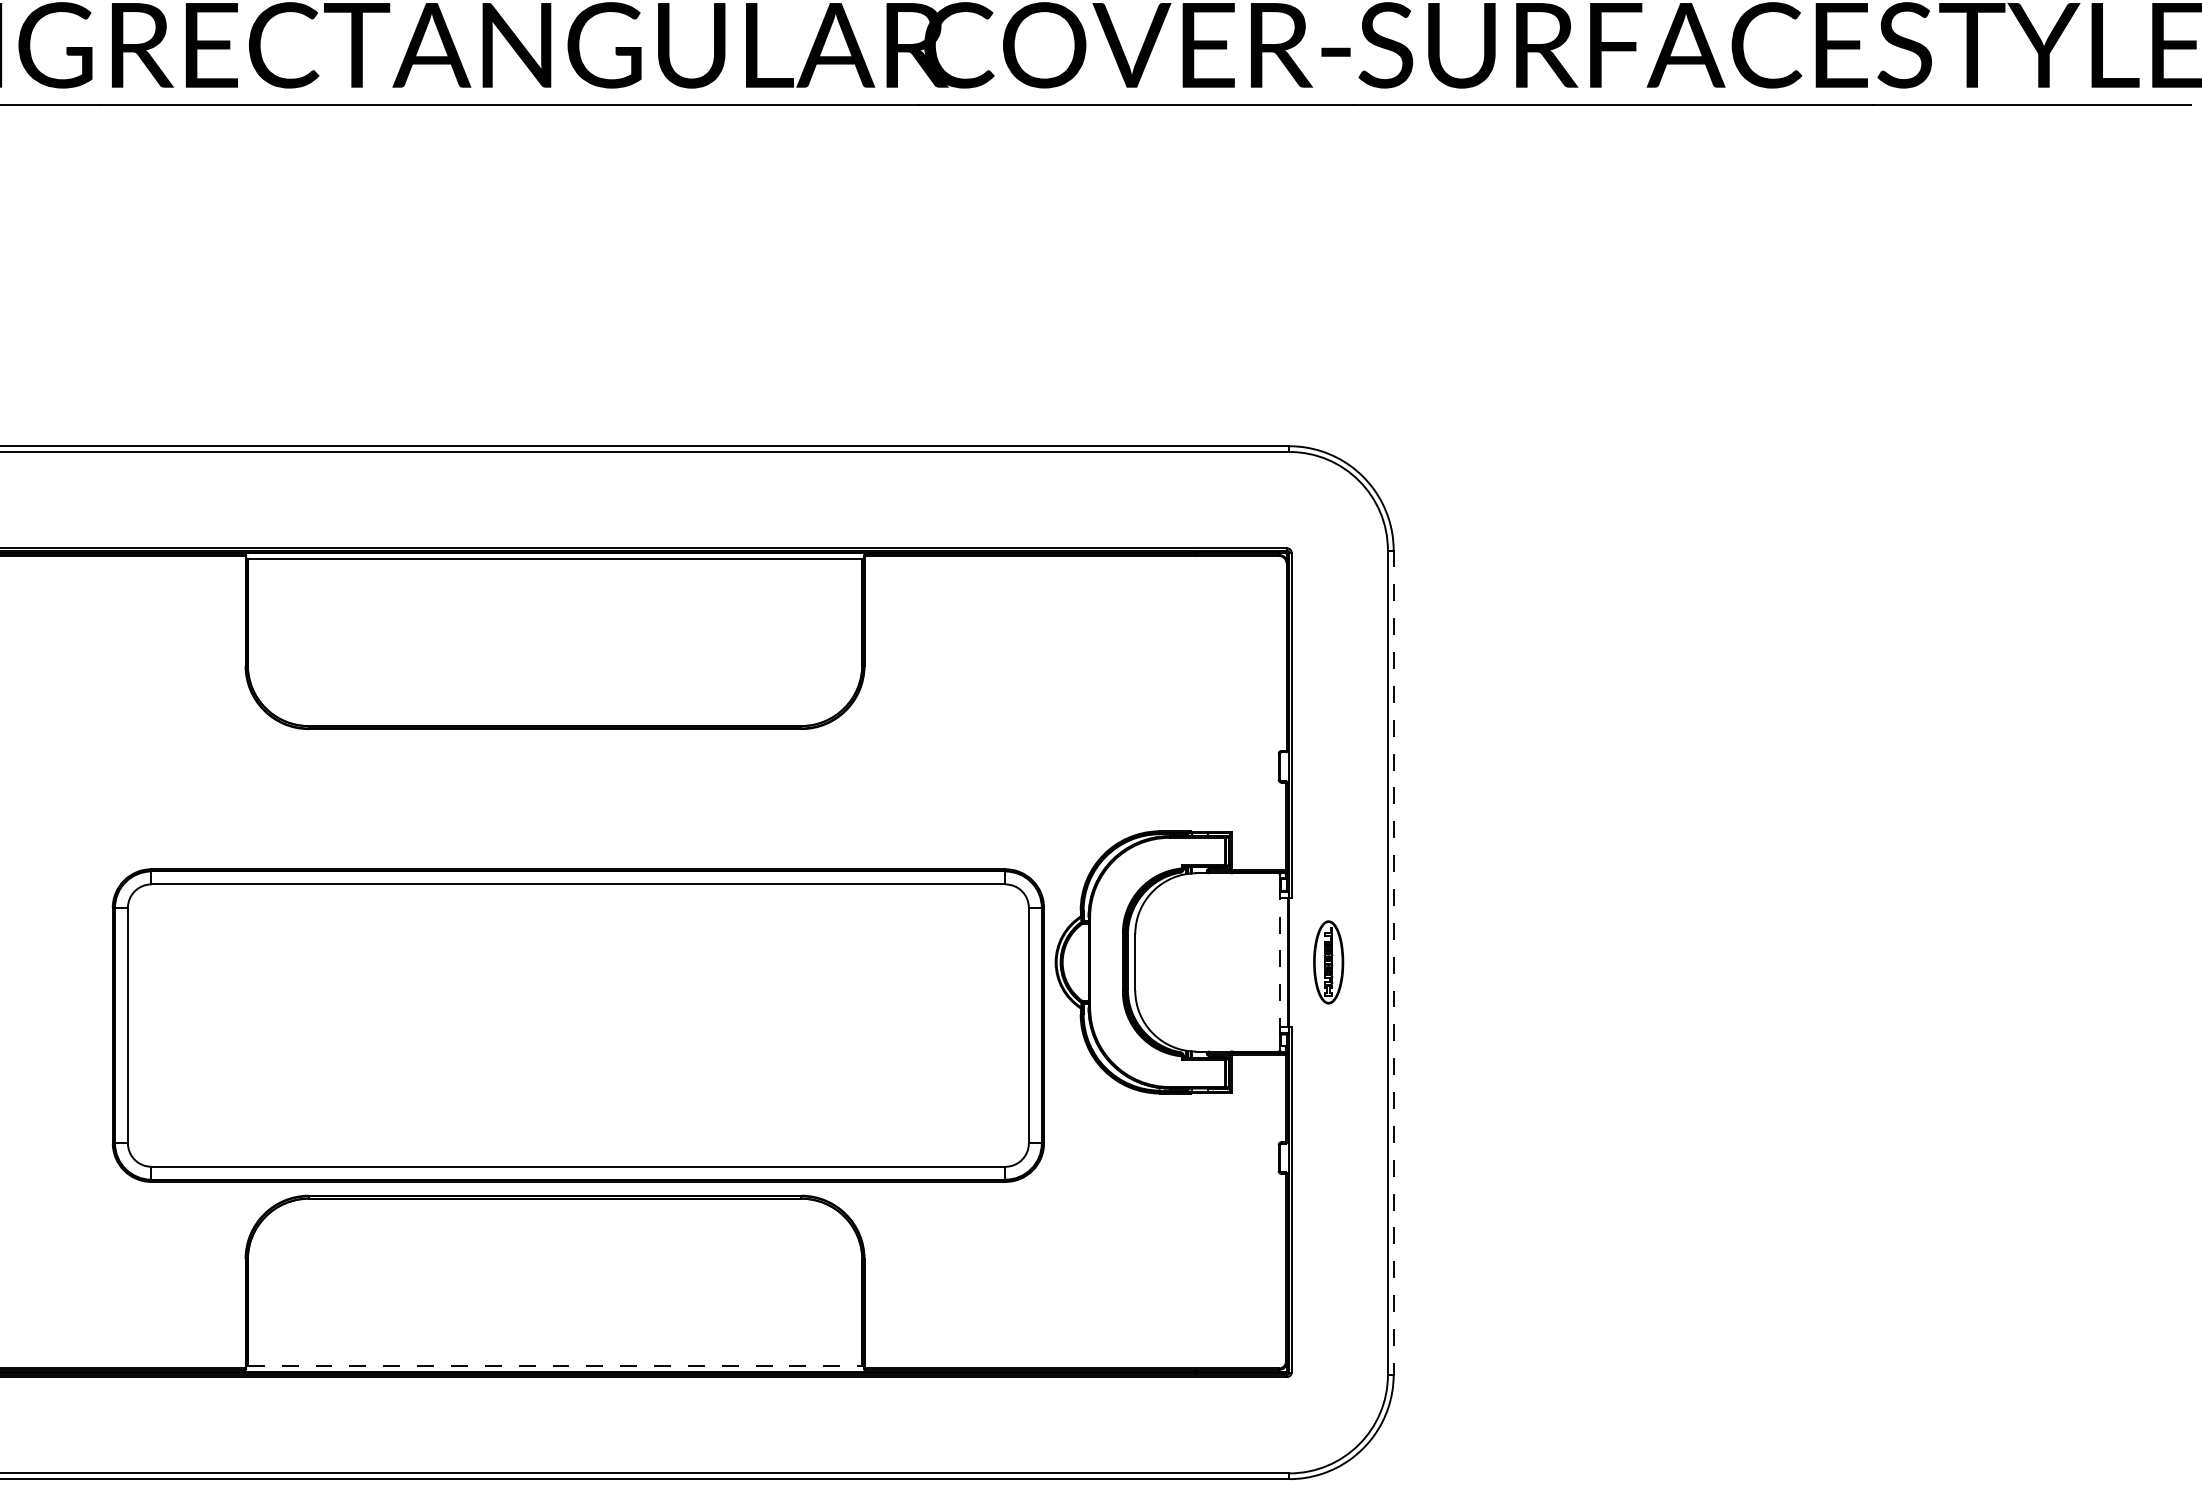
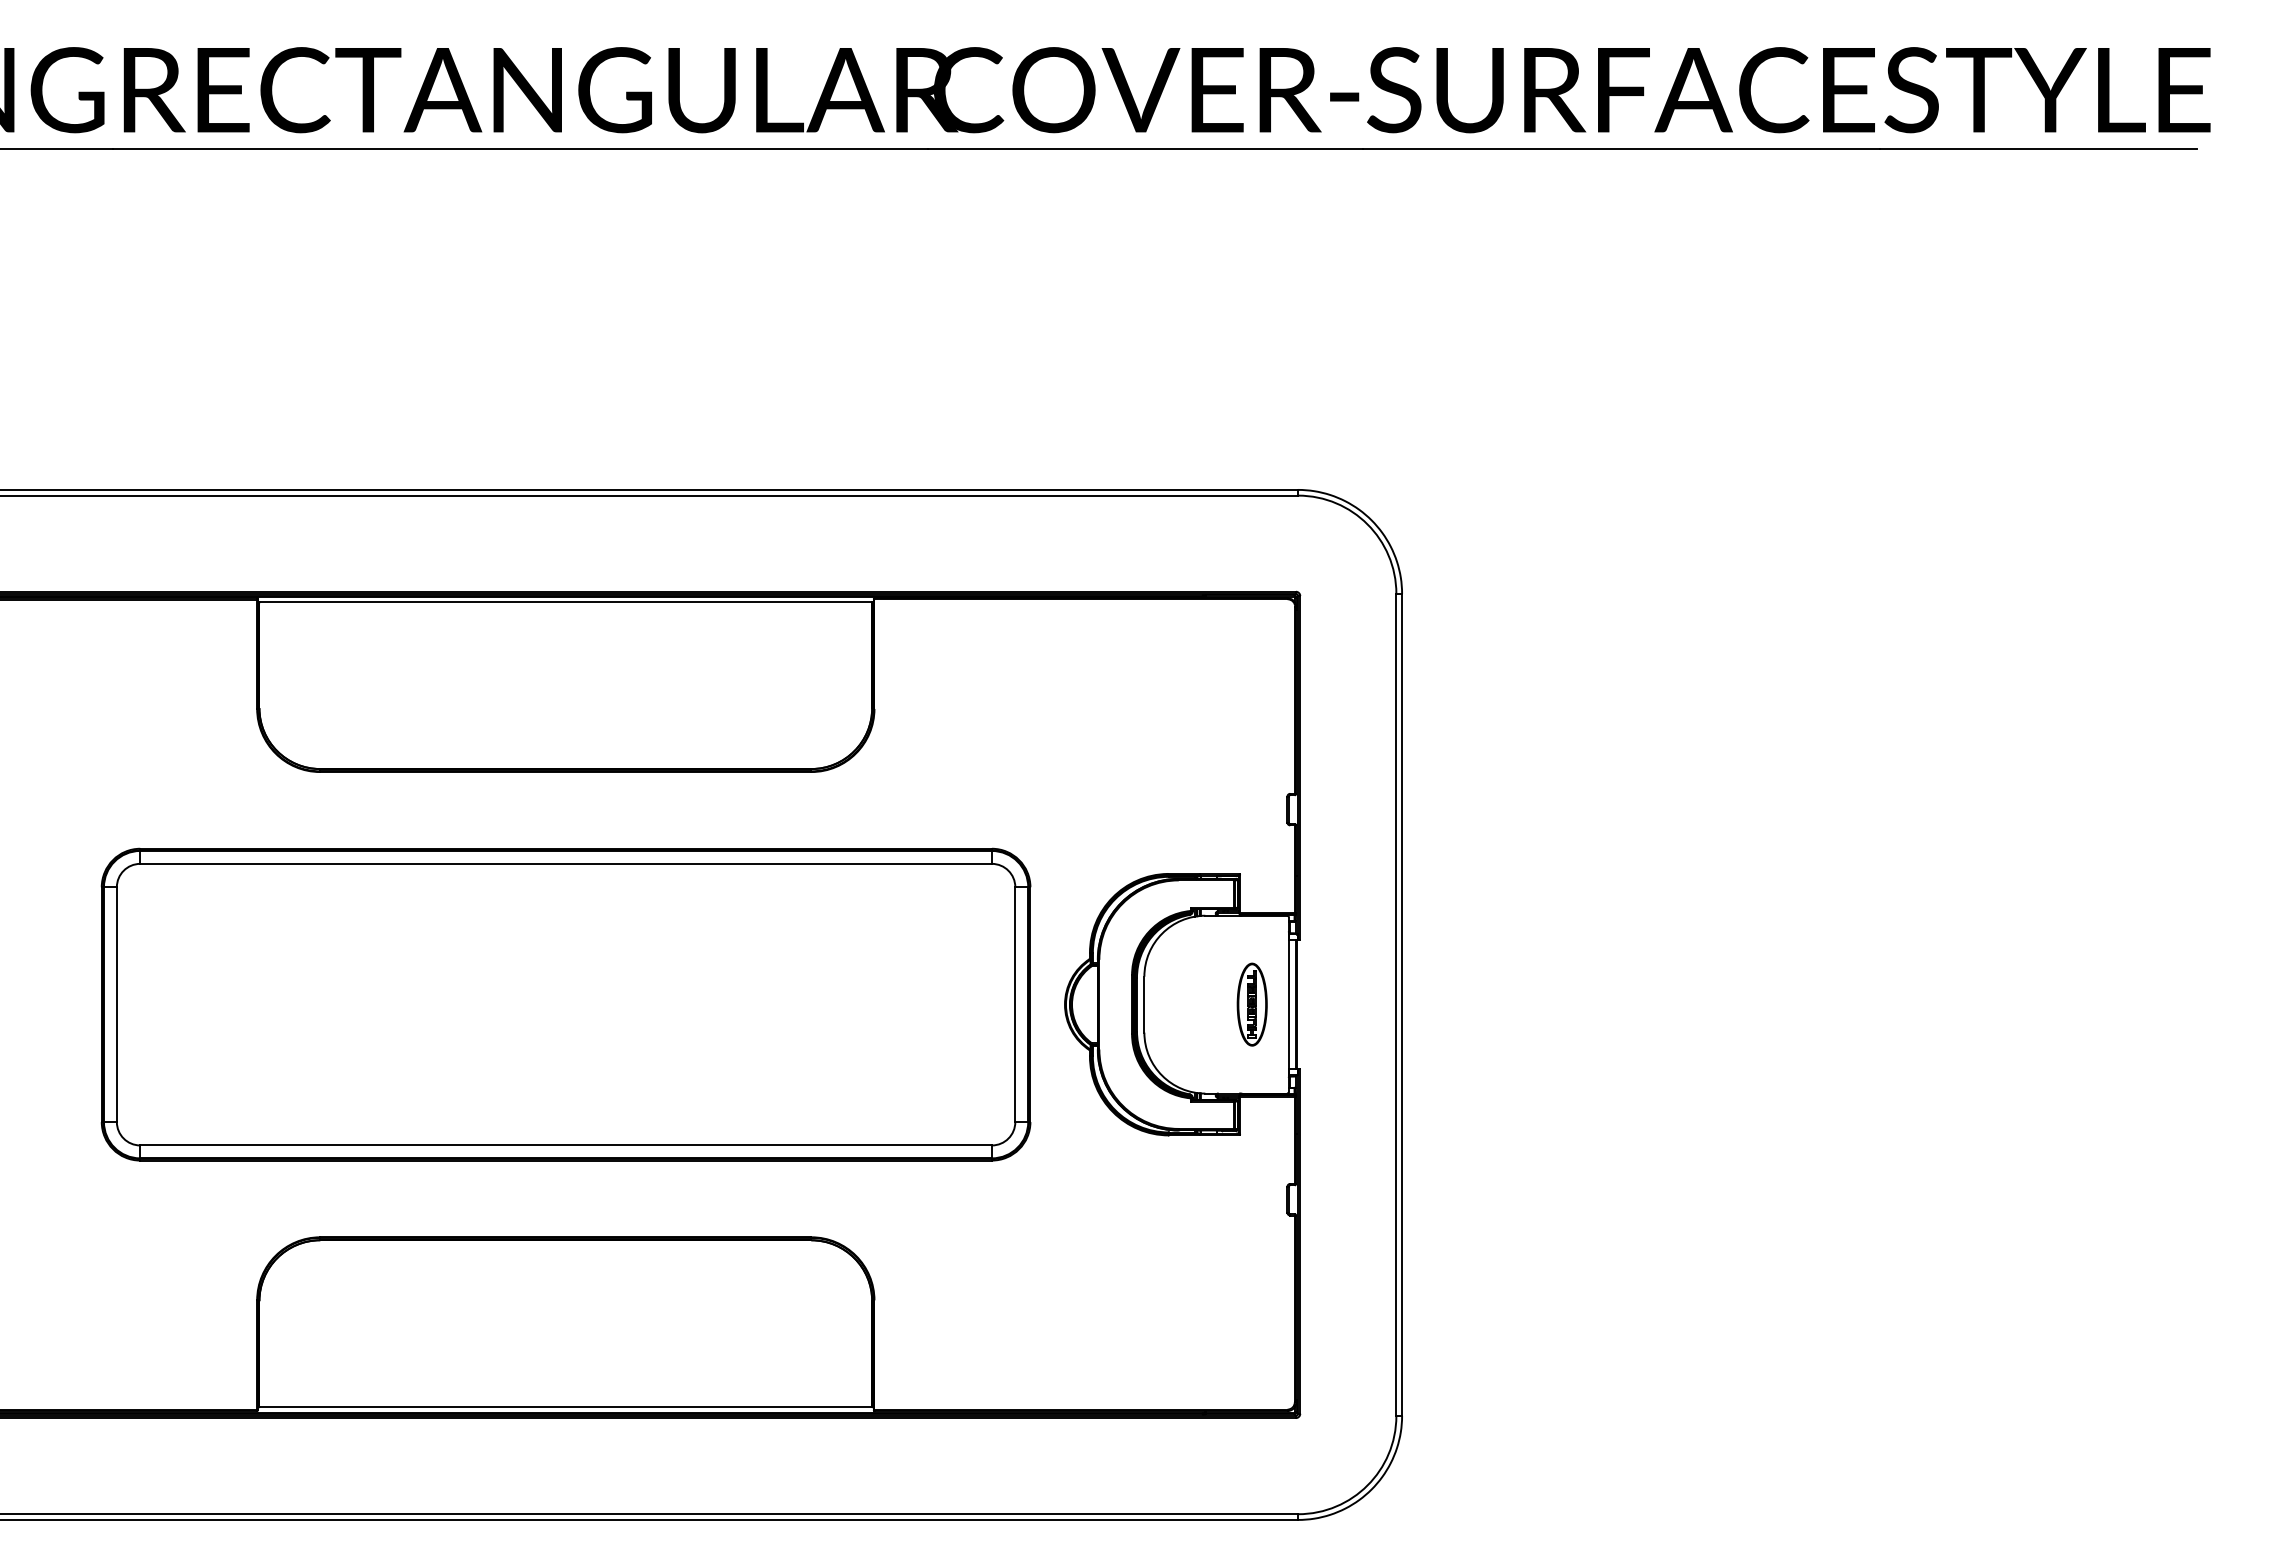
line: (1279, 962) -> (1288, 1004), dashed -> solid
part: (1327, 962) -> (1251, 1004), moved
line: (1394, 963) -> (1402, 1005), dashed -> solid
part: (577, 1025) -> (565, 1004), moved
line: (555, 1365) -> (566, 1406), dashed -> solid

